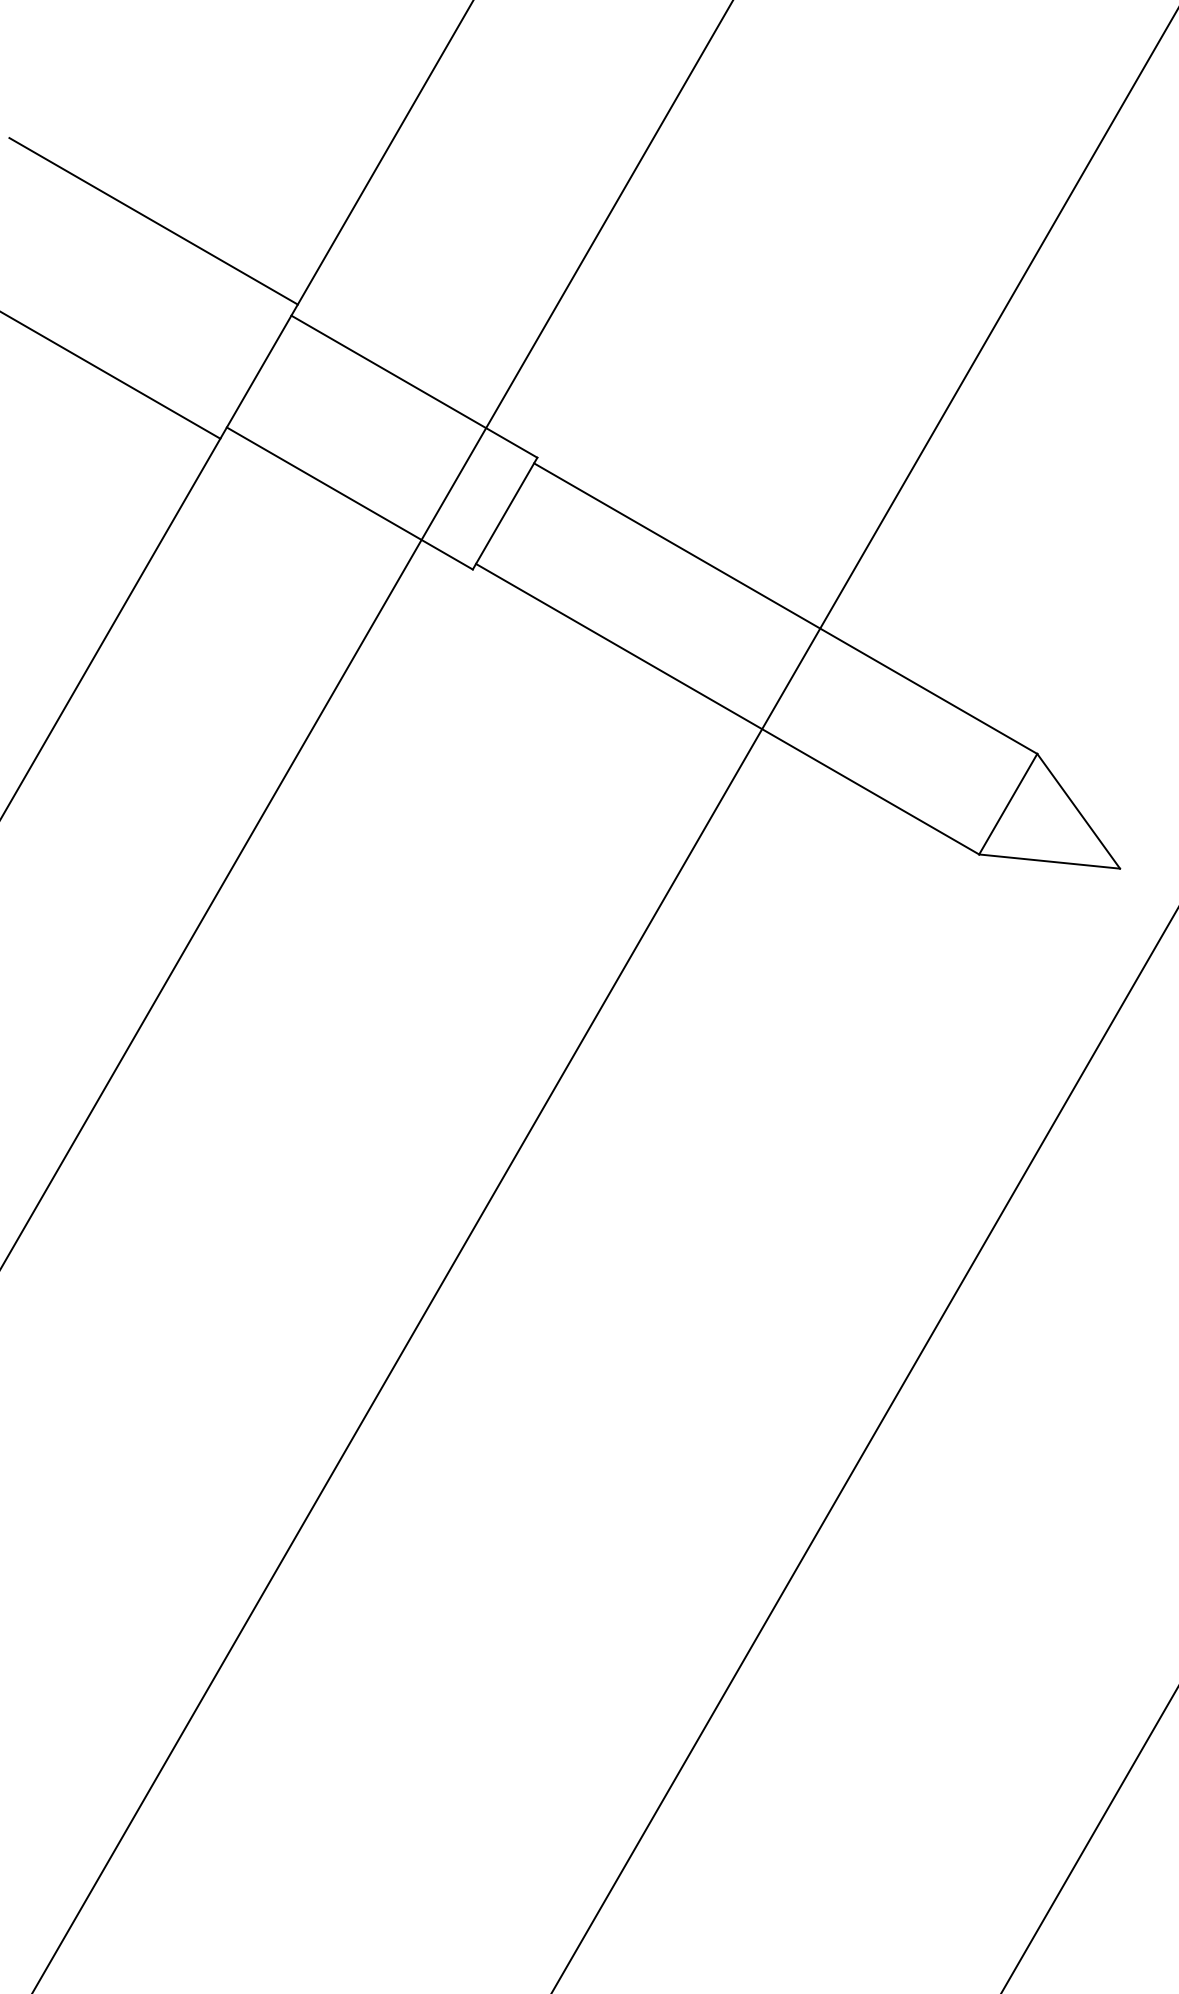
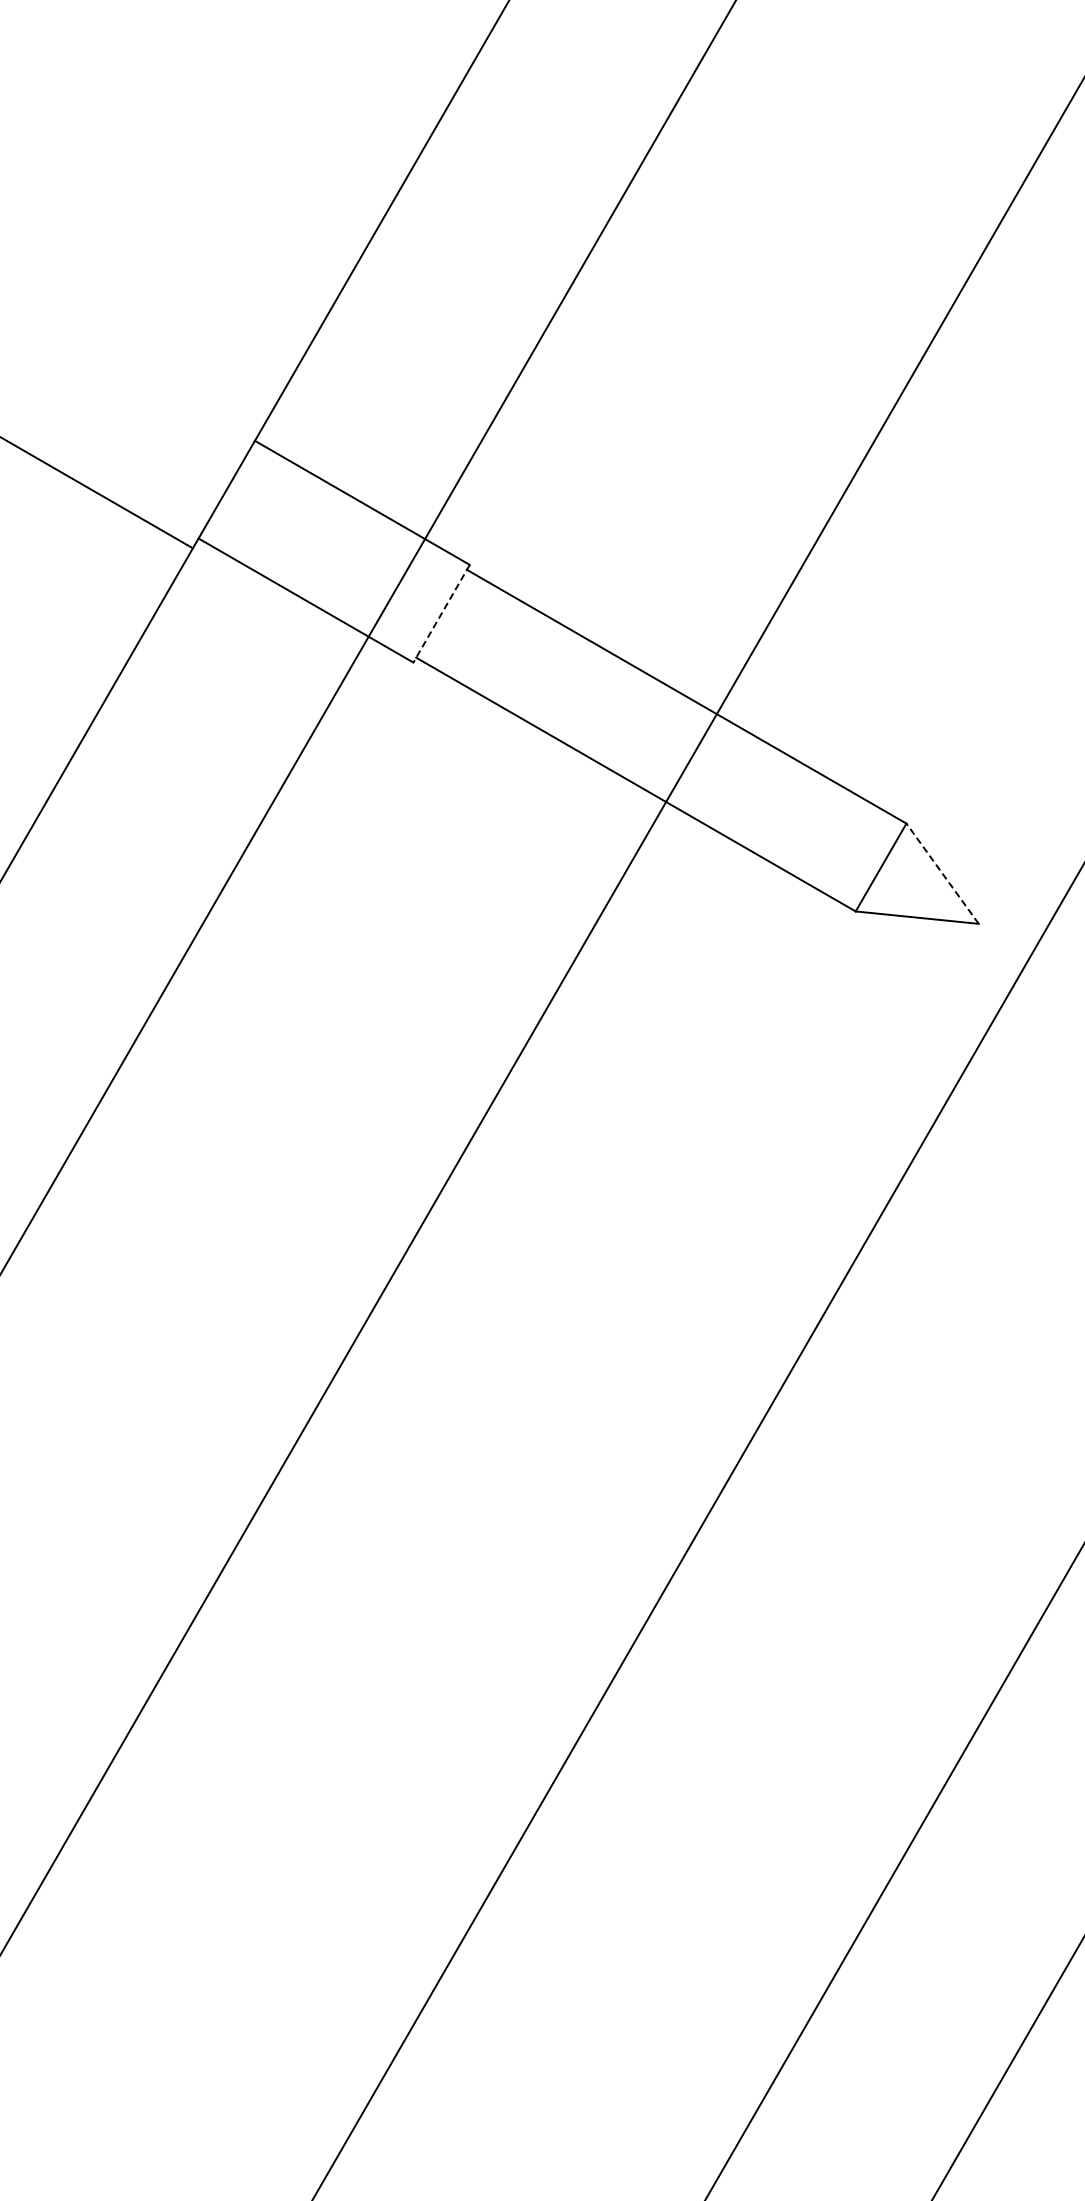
line: (153, 221) -> (134, 358), removed
line: (504, 514) -> (441, 614), solid -> dashed
line: (1078, 811) -> (942, 873), solid -> dashed

